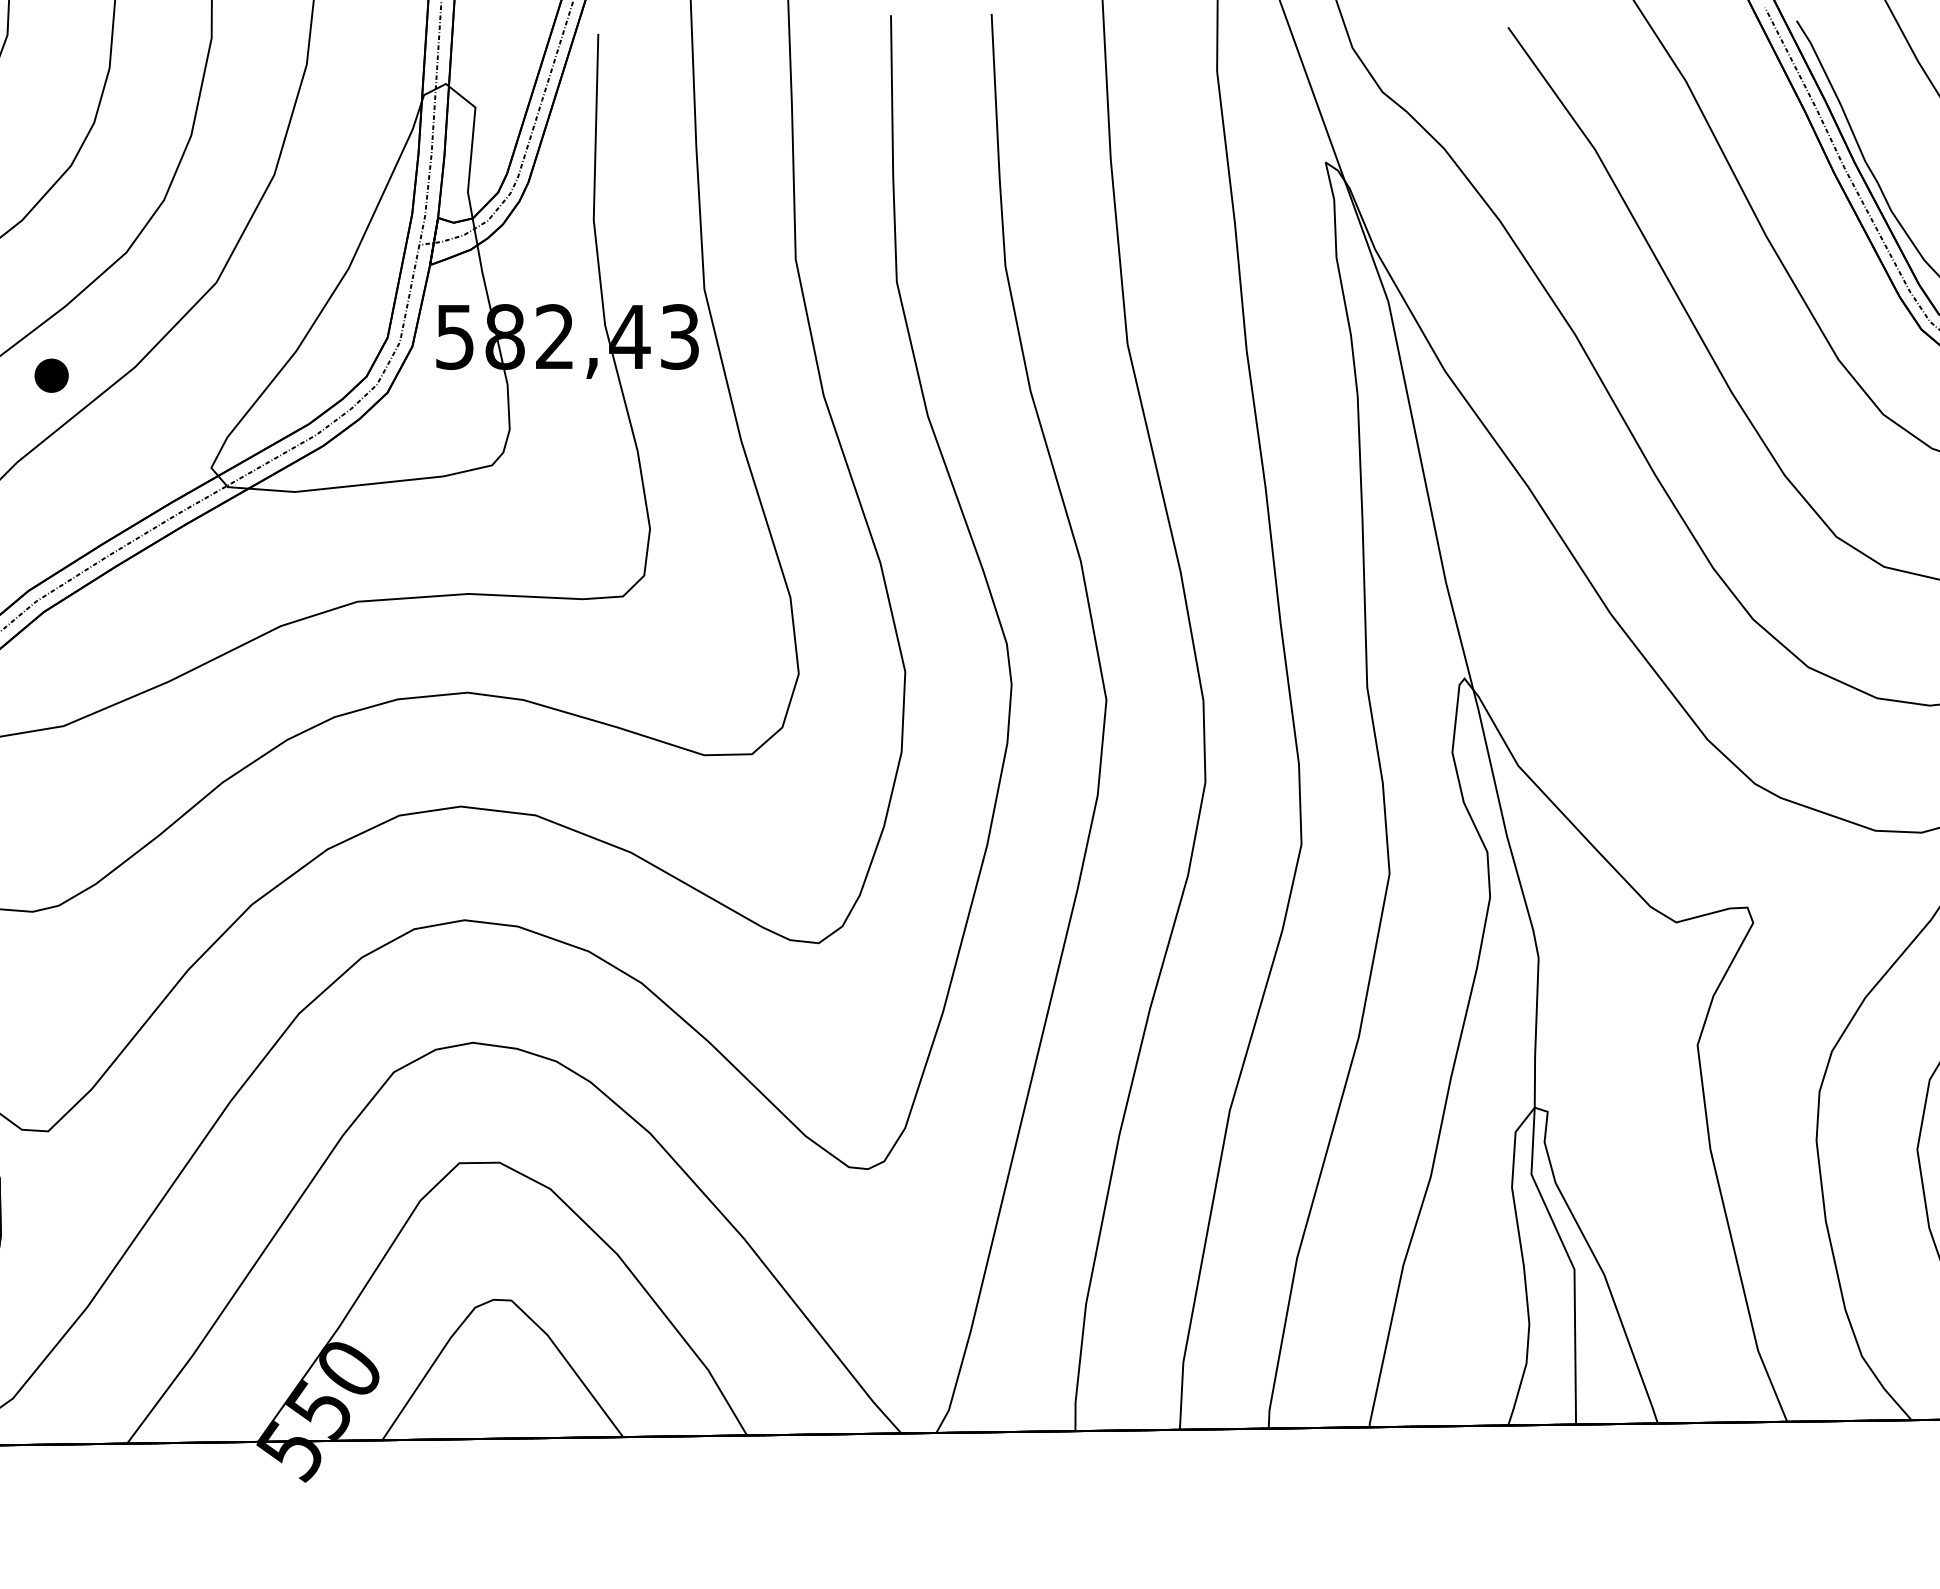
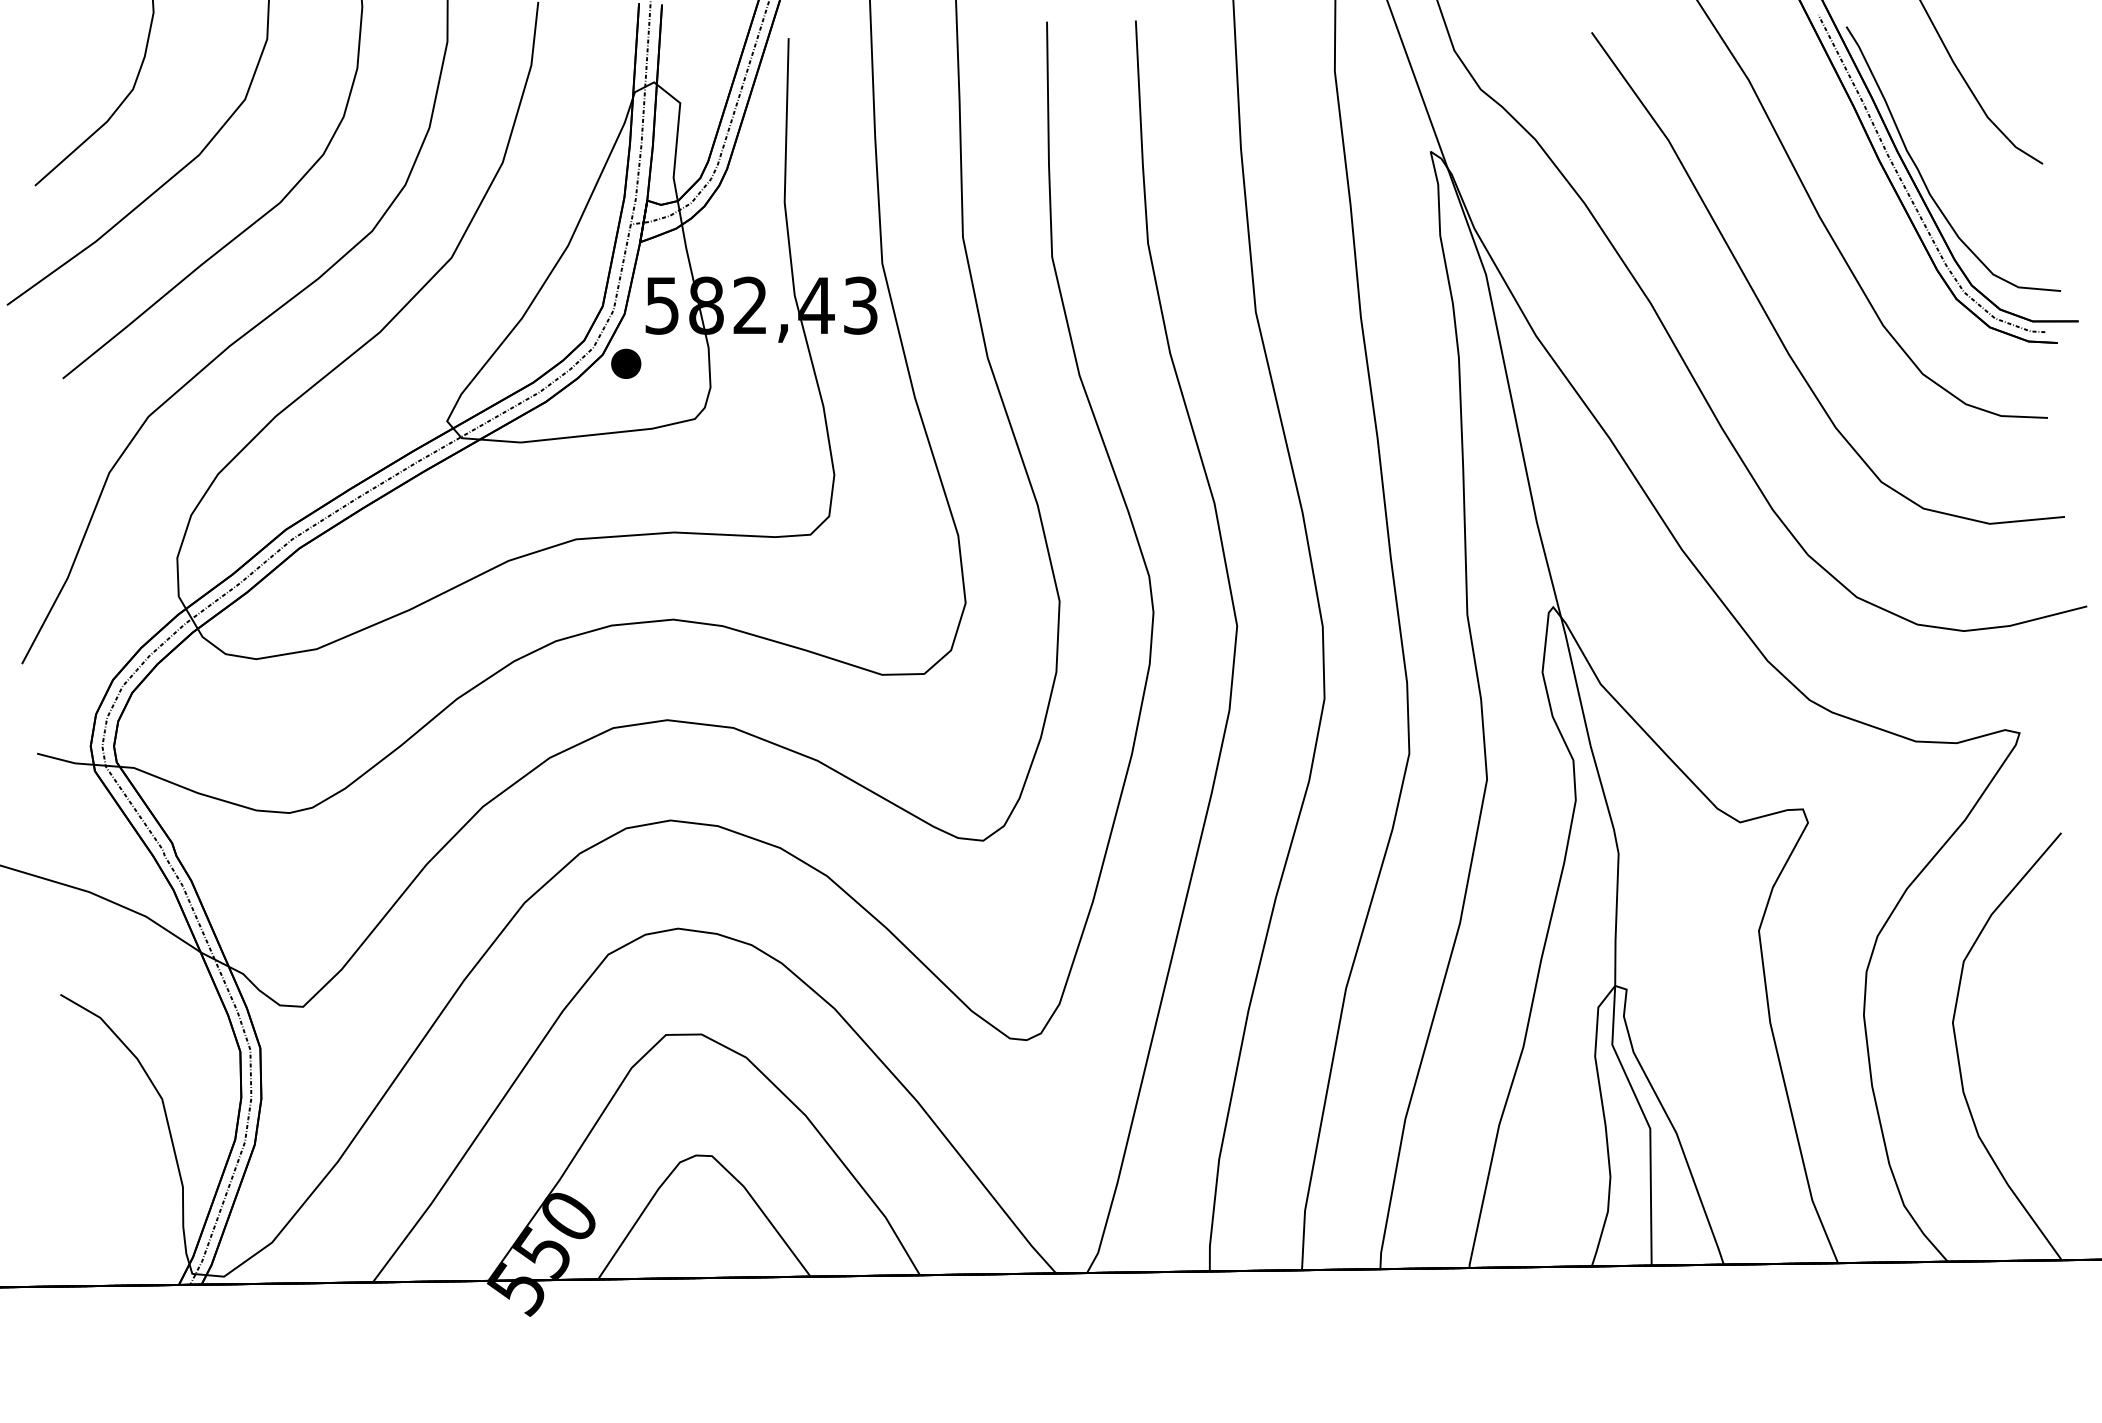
part: (51, 375) -> (626, 363), moved

